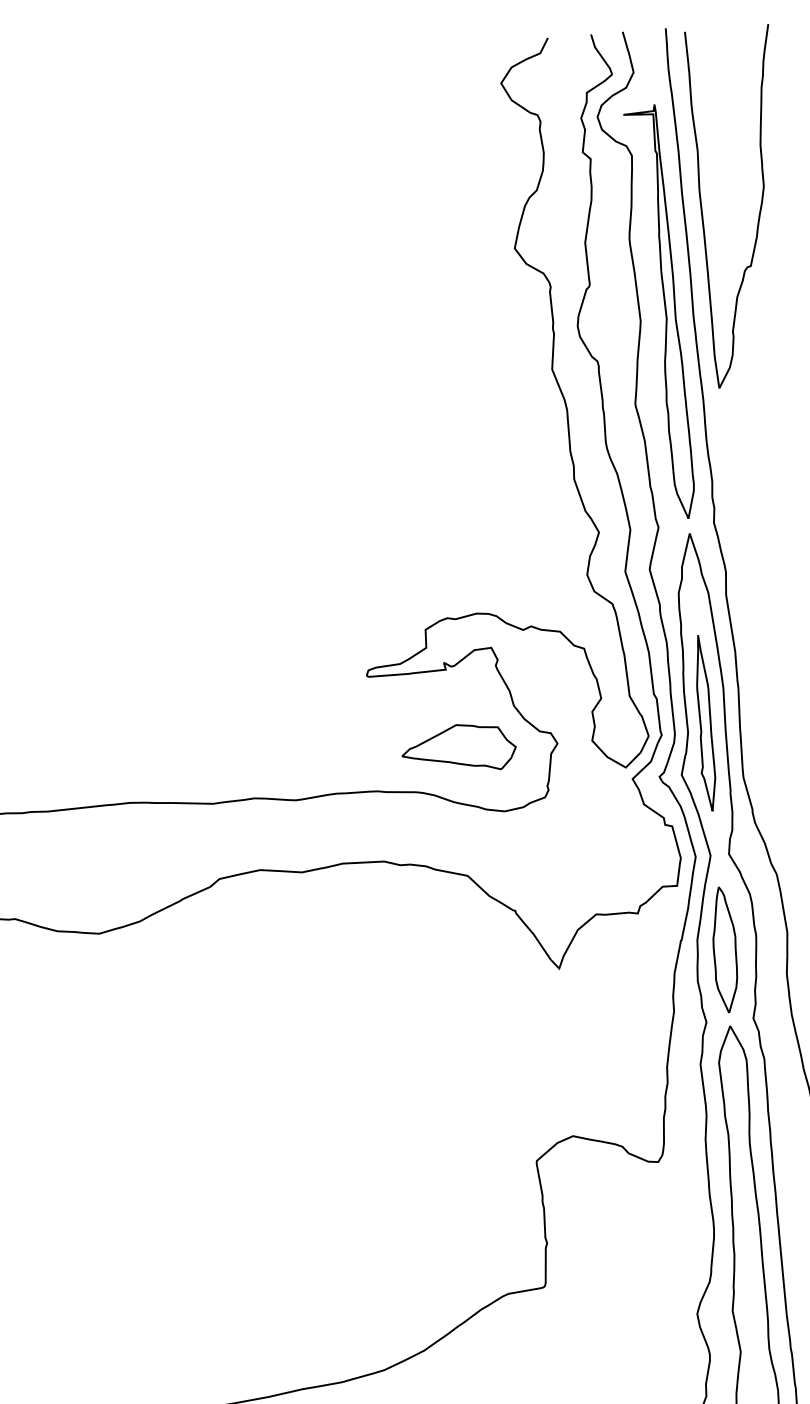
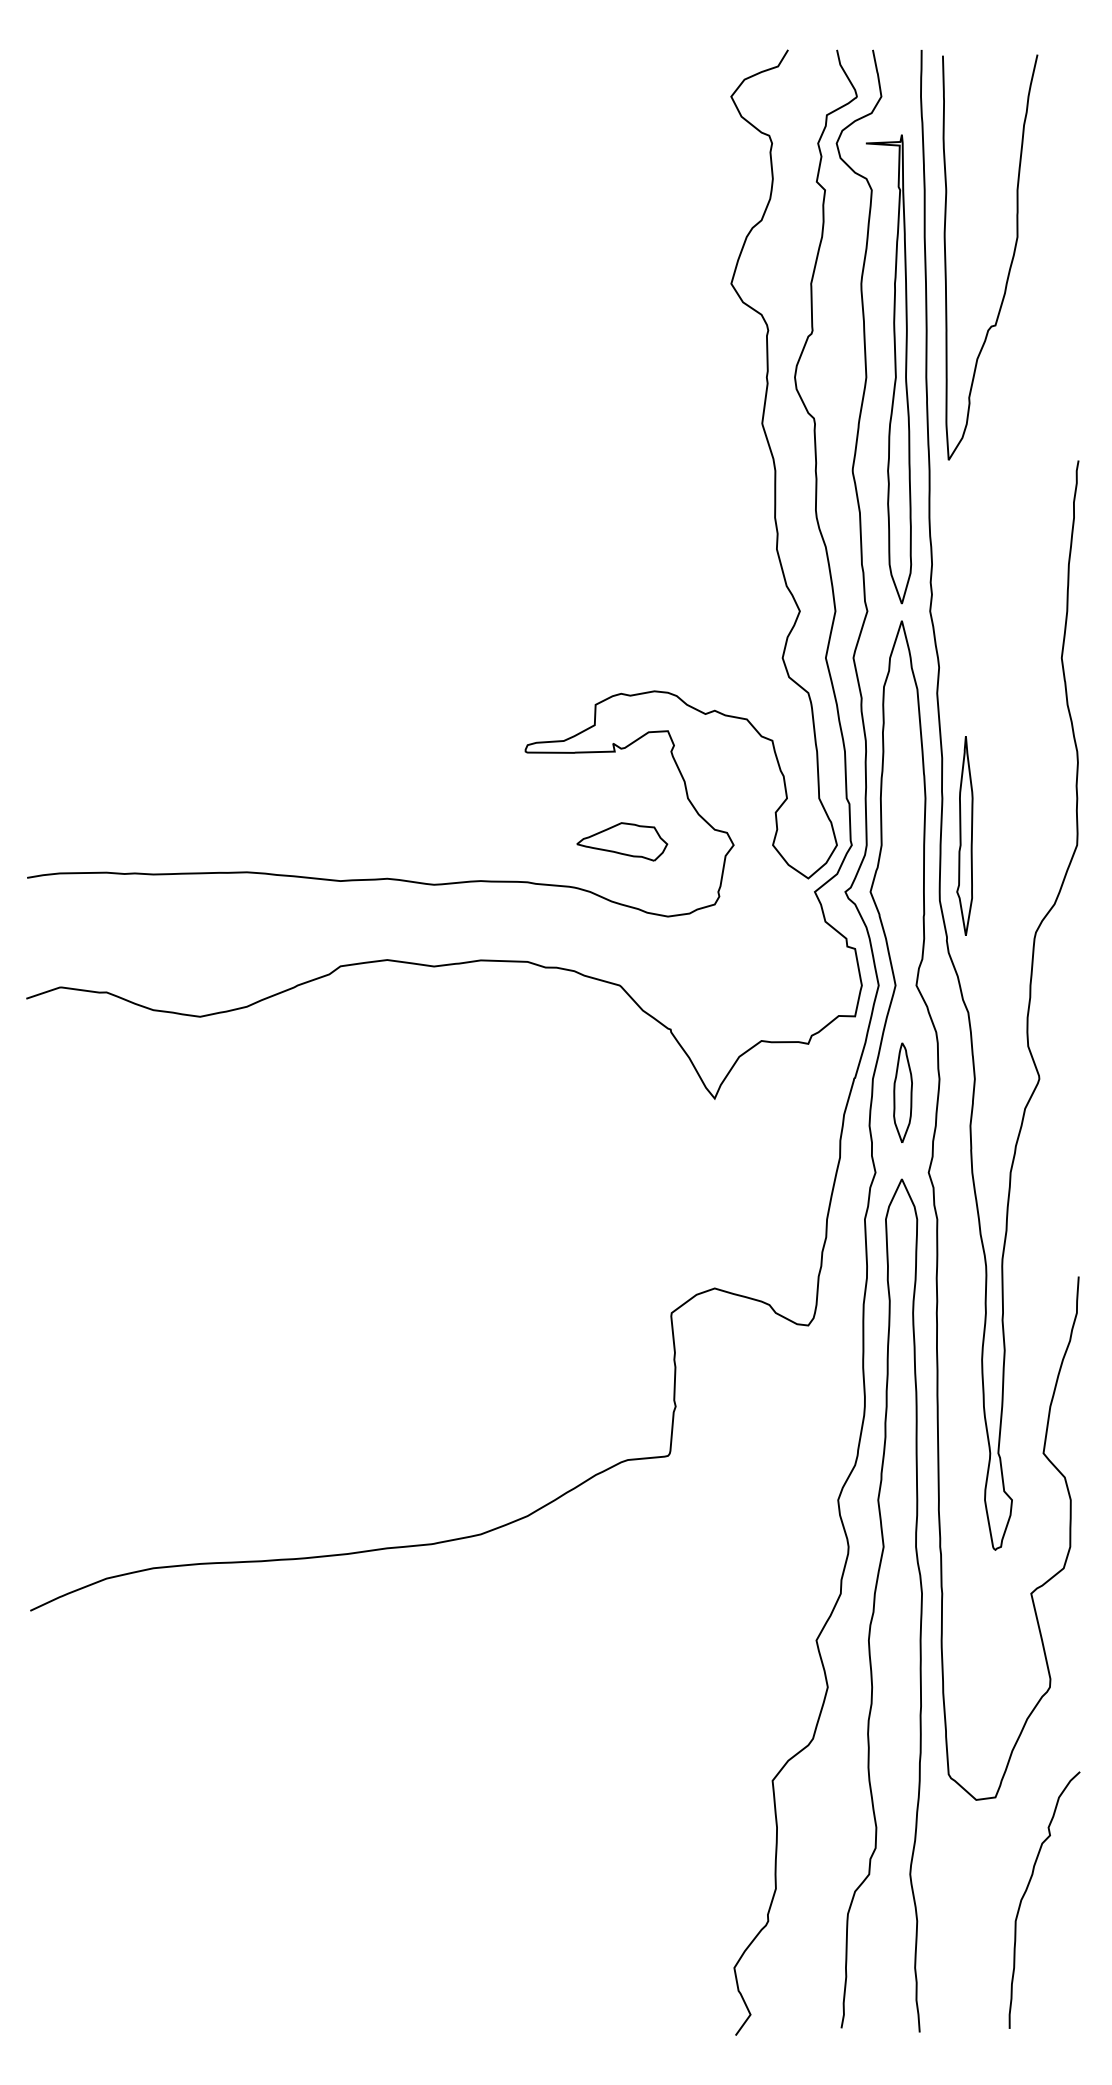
part: (704, 722) -> (964, 835), moved
part: (459, 748) -> (622, 841), size x0.7
part: (724, 949) -> (902, 1092), size x0.7

